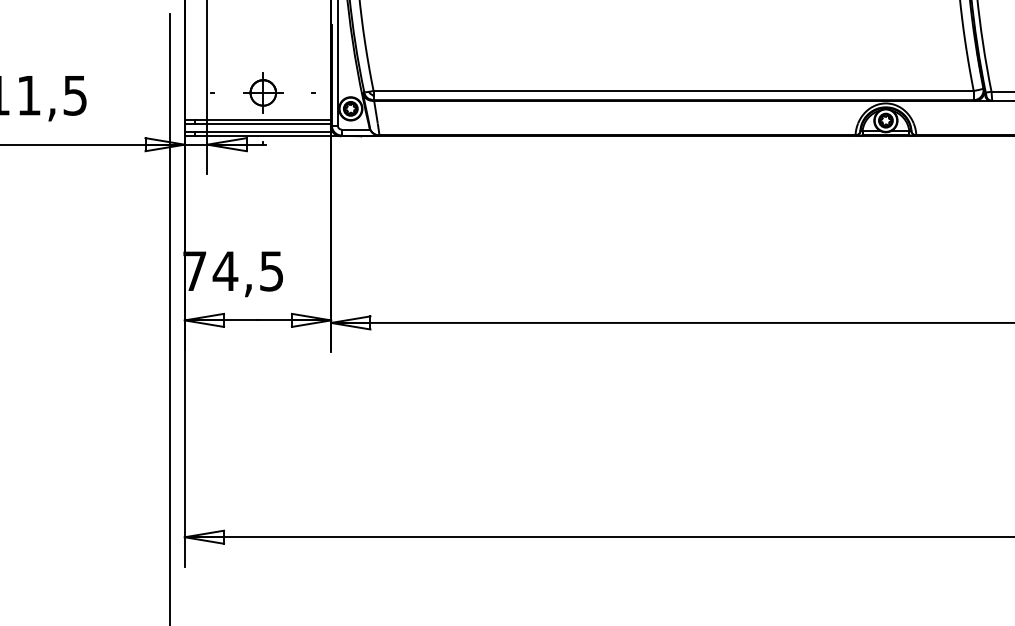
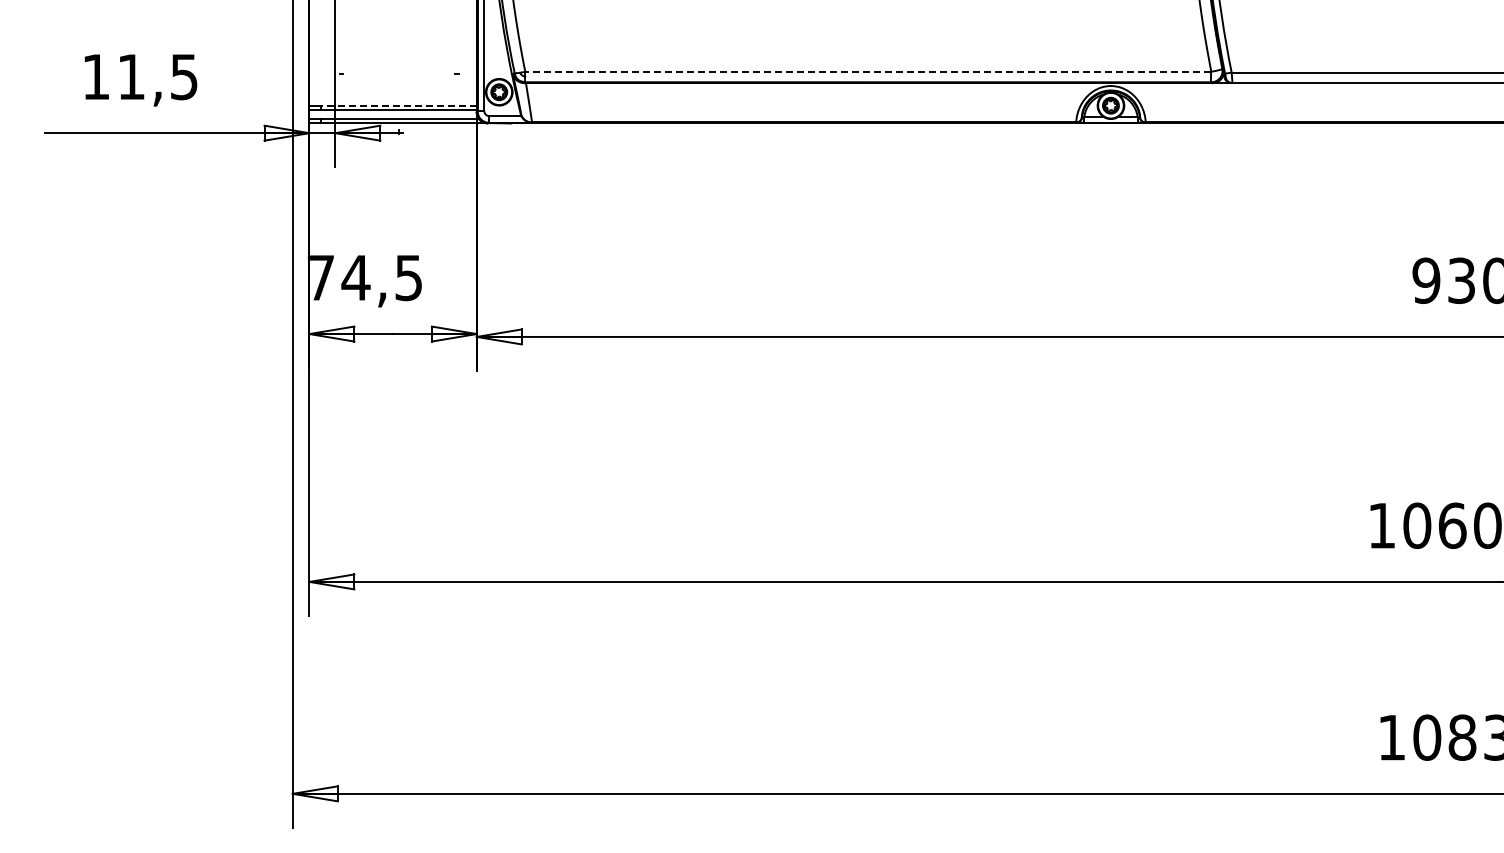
line: (673, 90) -> (868, 71), solid -> dashed
part: (263, 92) -> (399, 73), removed
line: (262, 120) -> (398, 105), solid -> dashed

